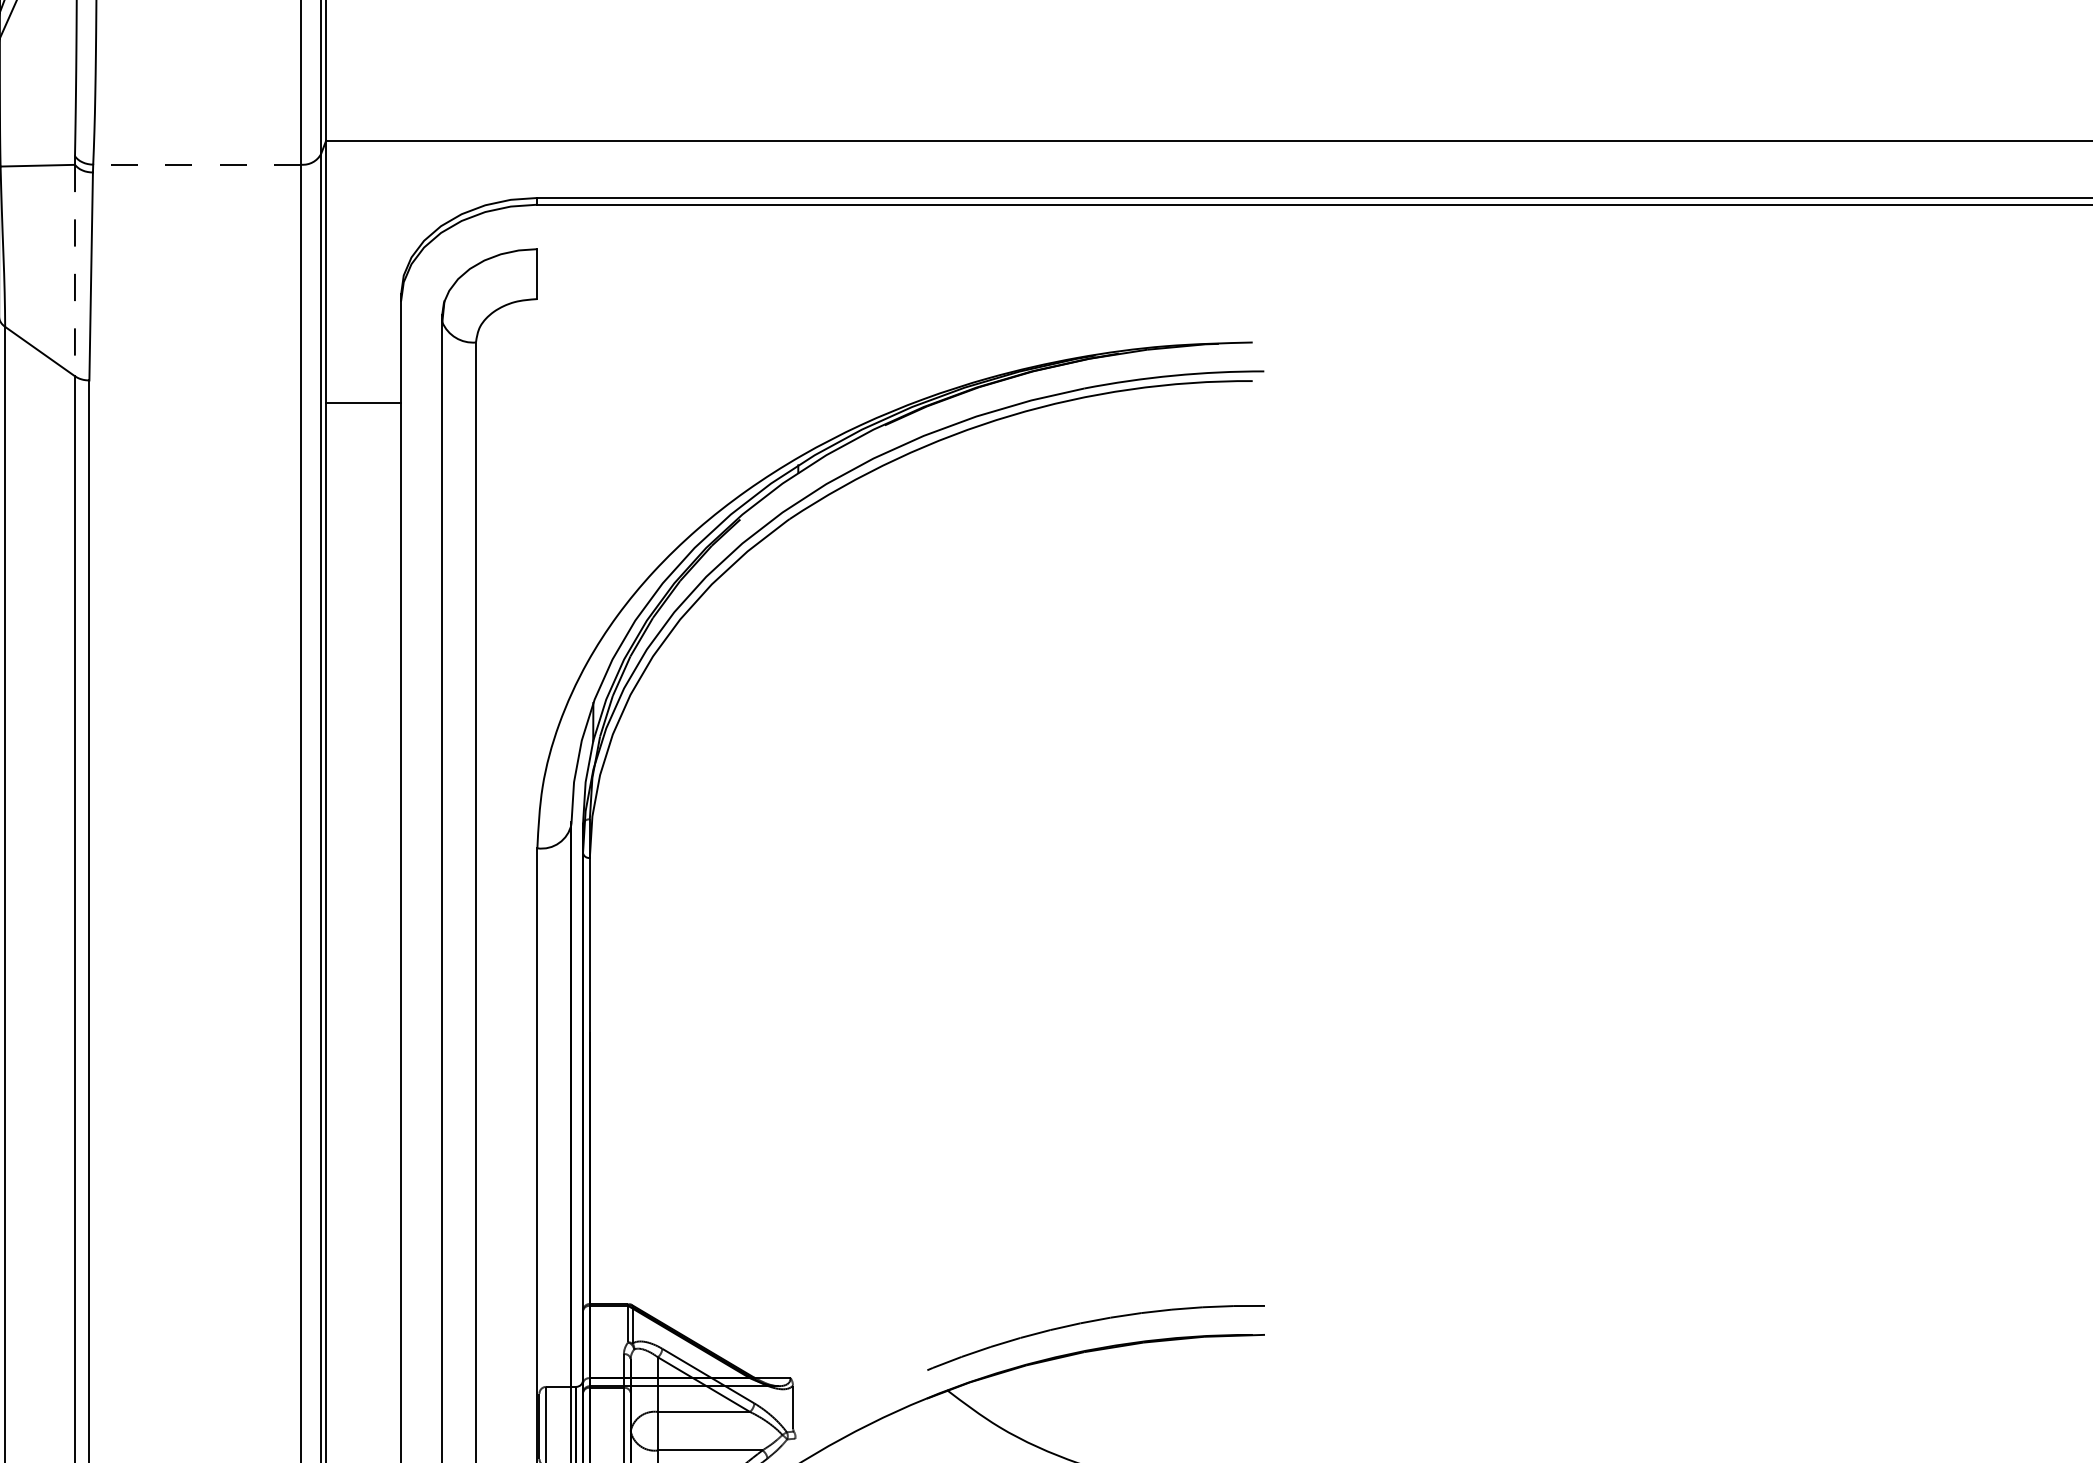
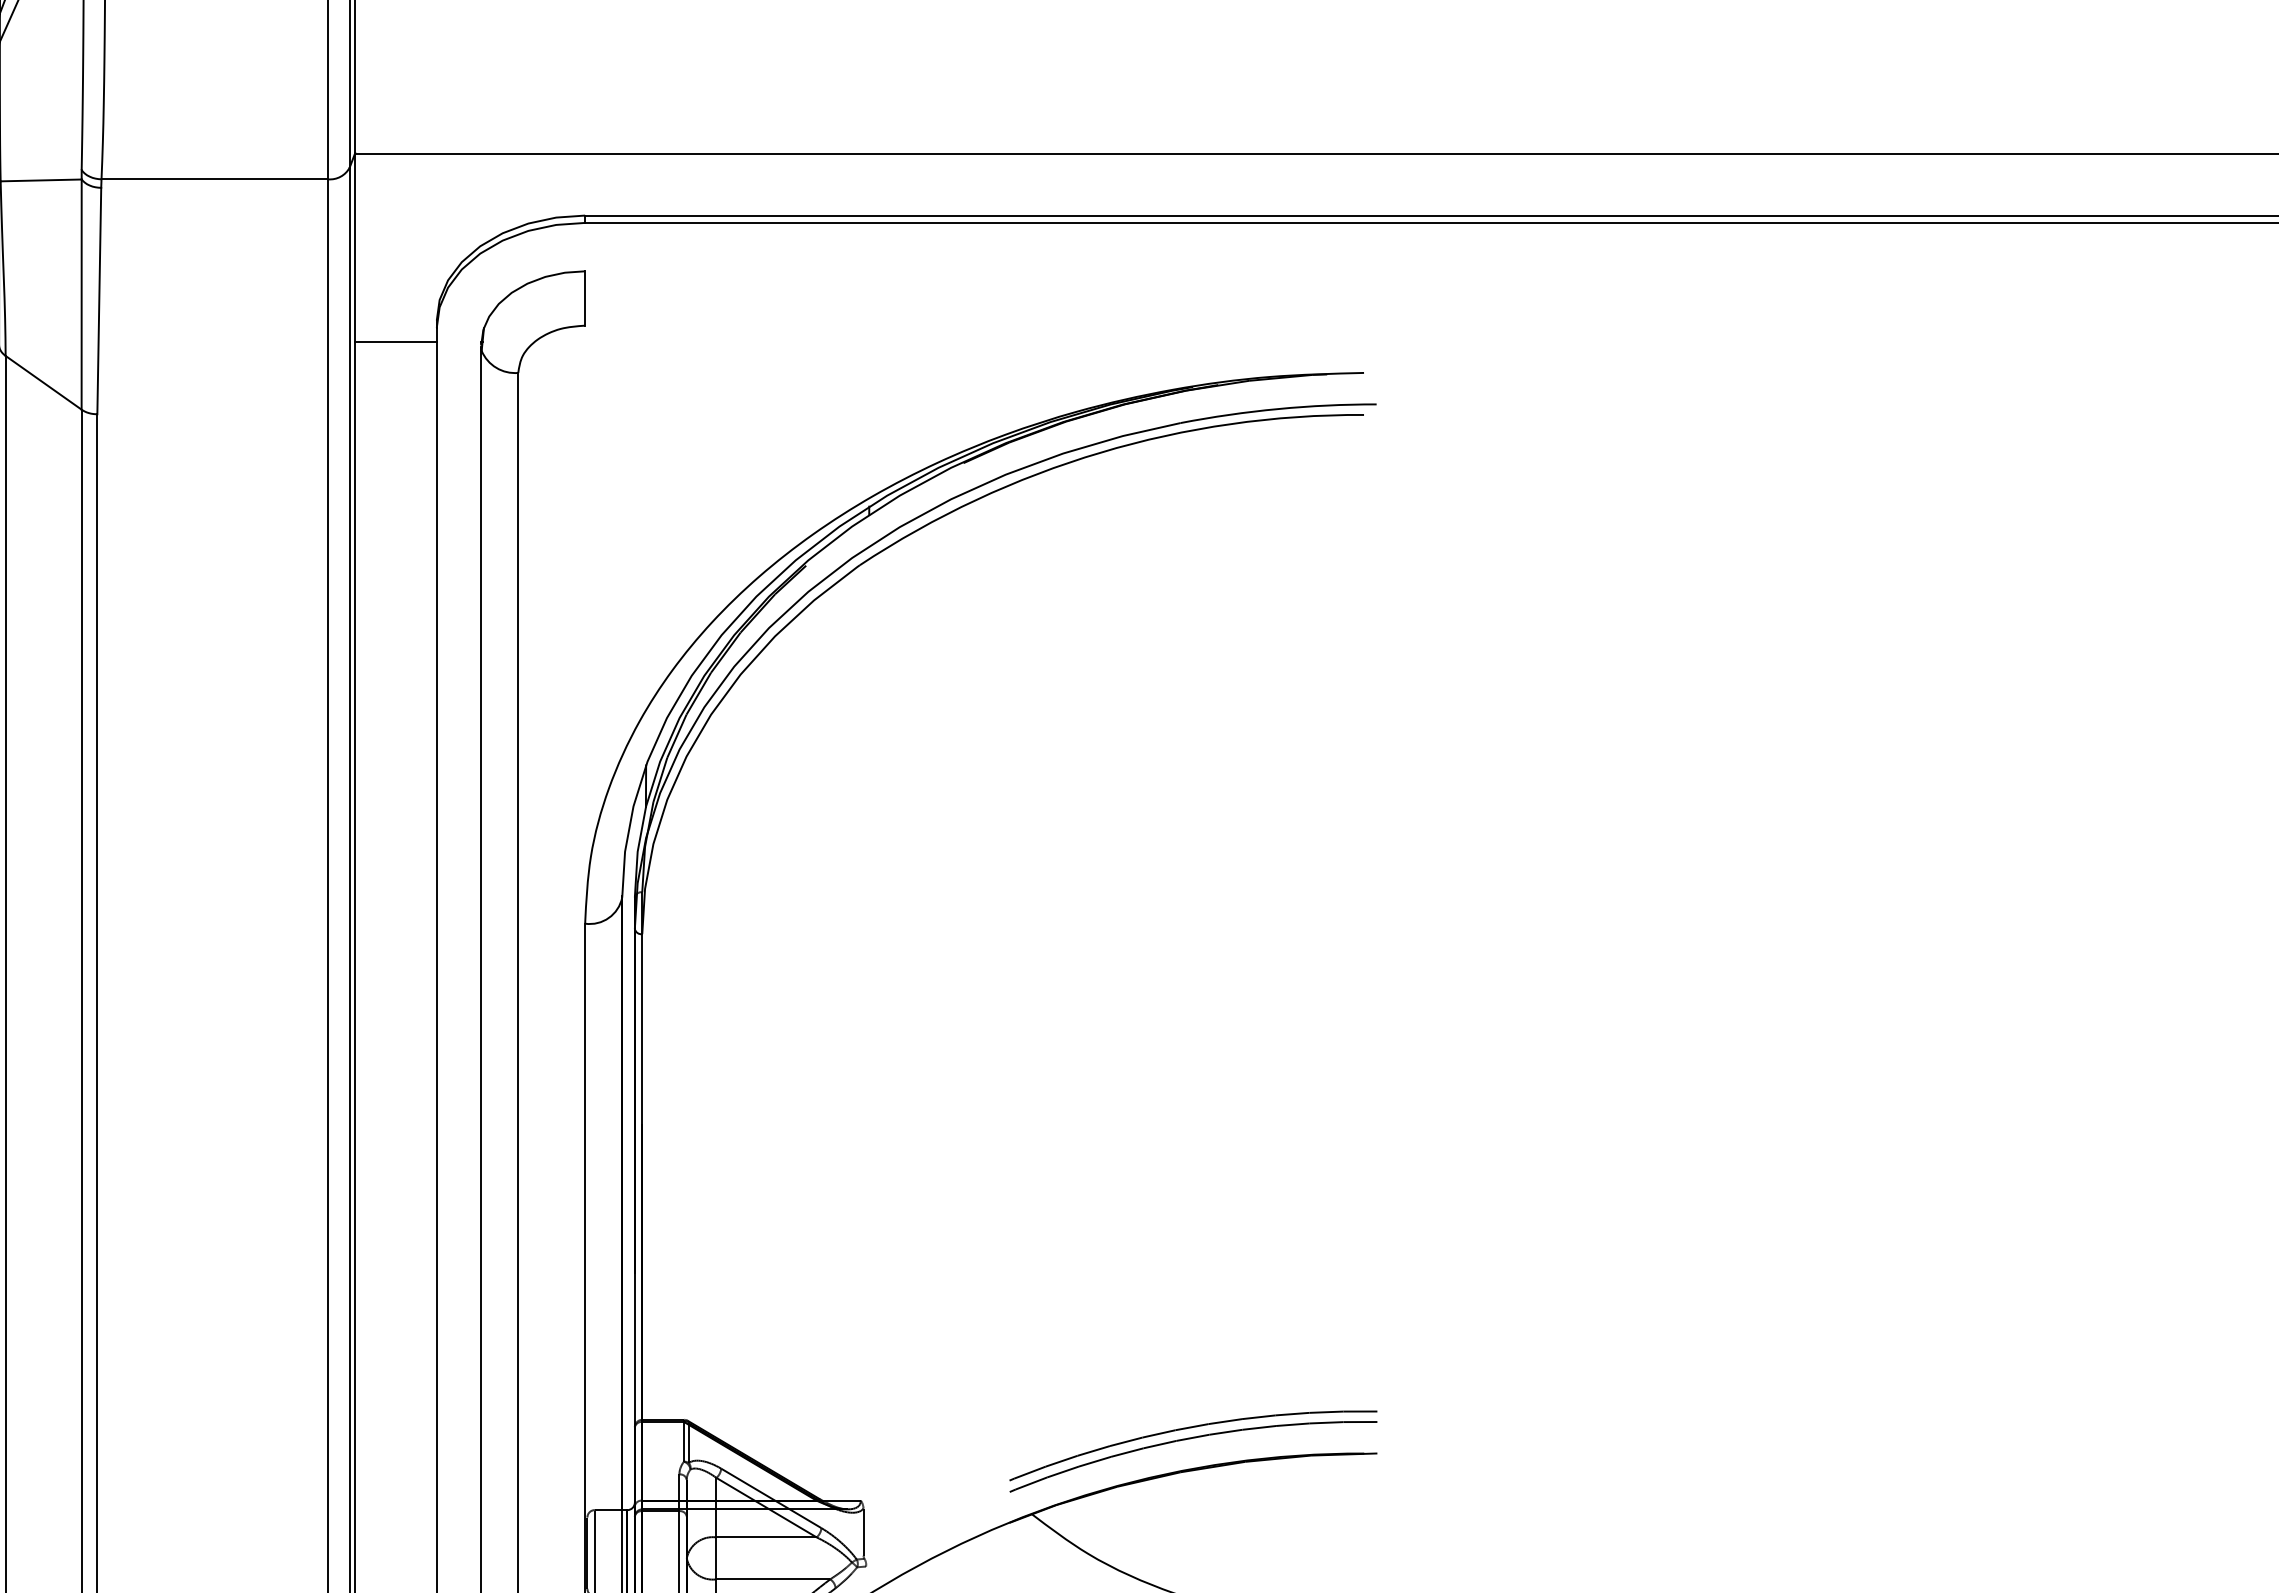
line: (196, 164) -> (214, 179), dashed -> solid
line: (74, 271) -> (81, 295), dashed -> solid
line: (363, 402) -> (395, 342), moved
arc: (1094, 1311) -> (1191, 1428), added

